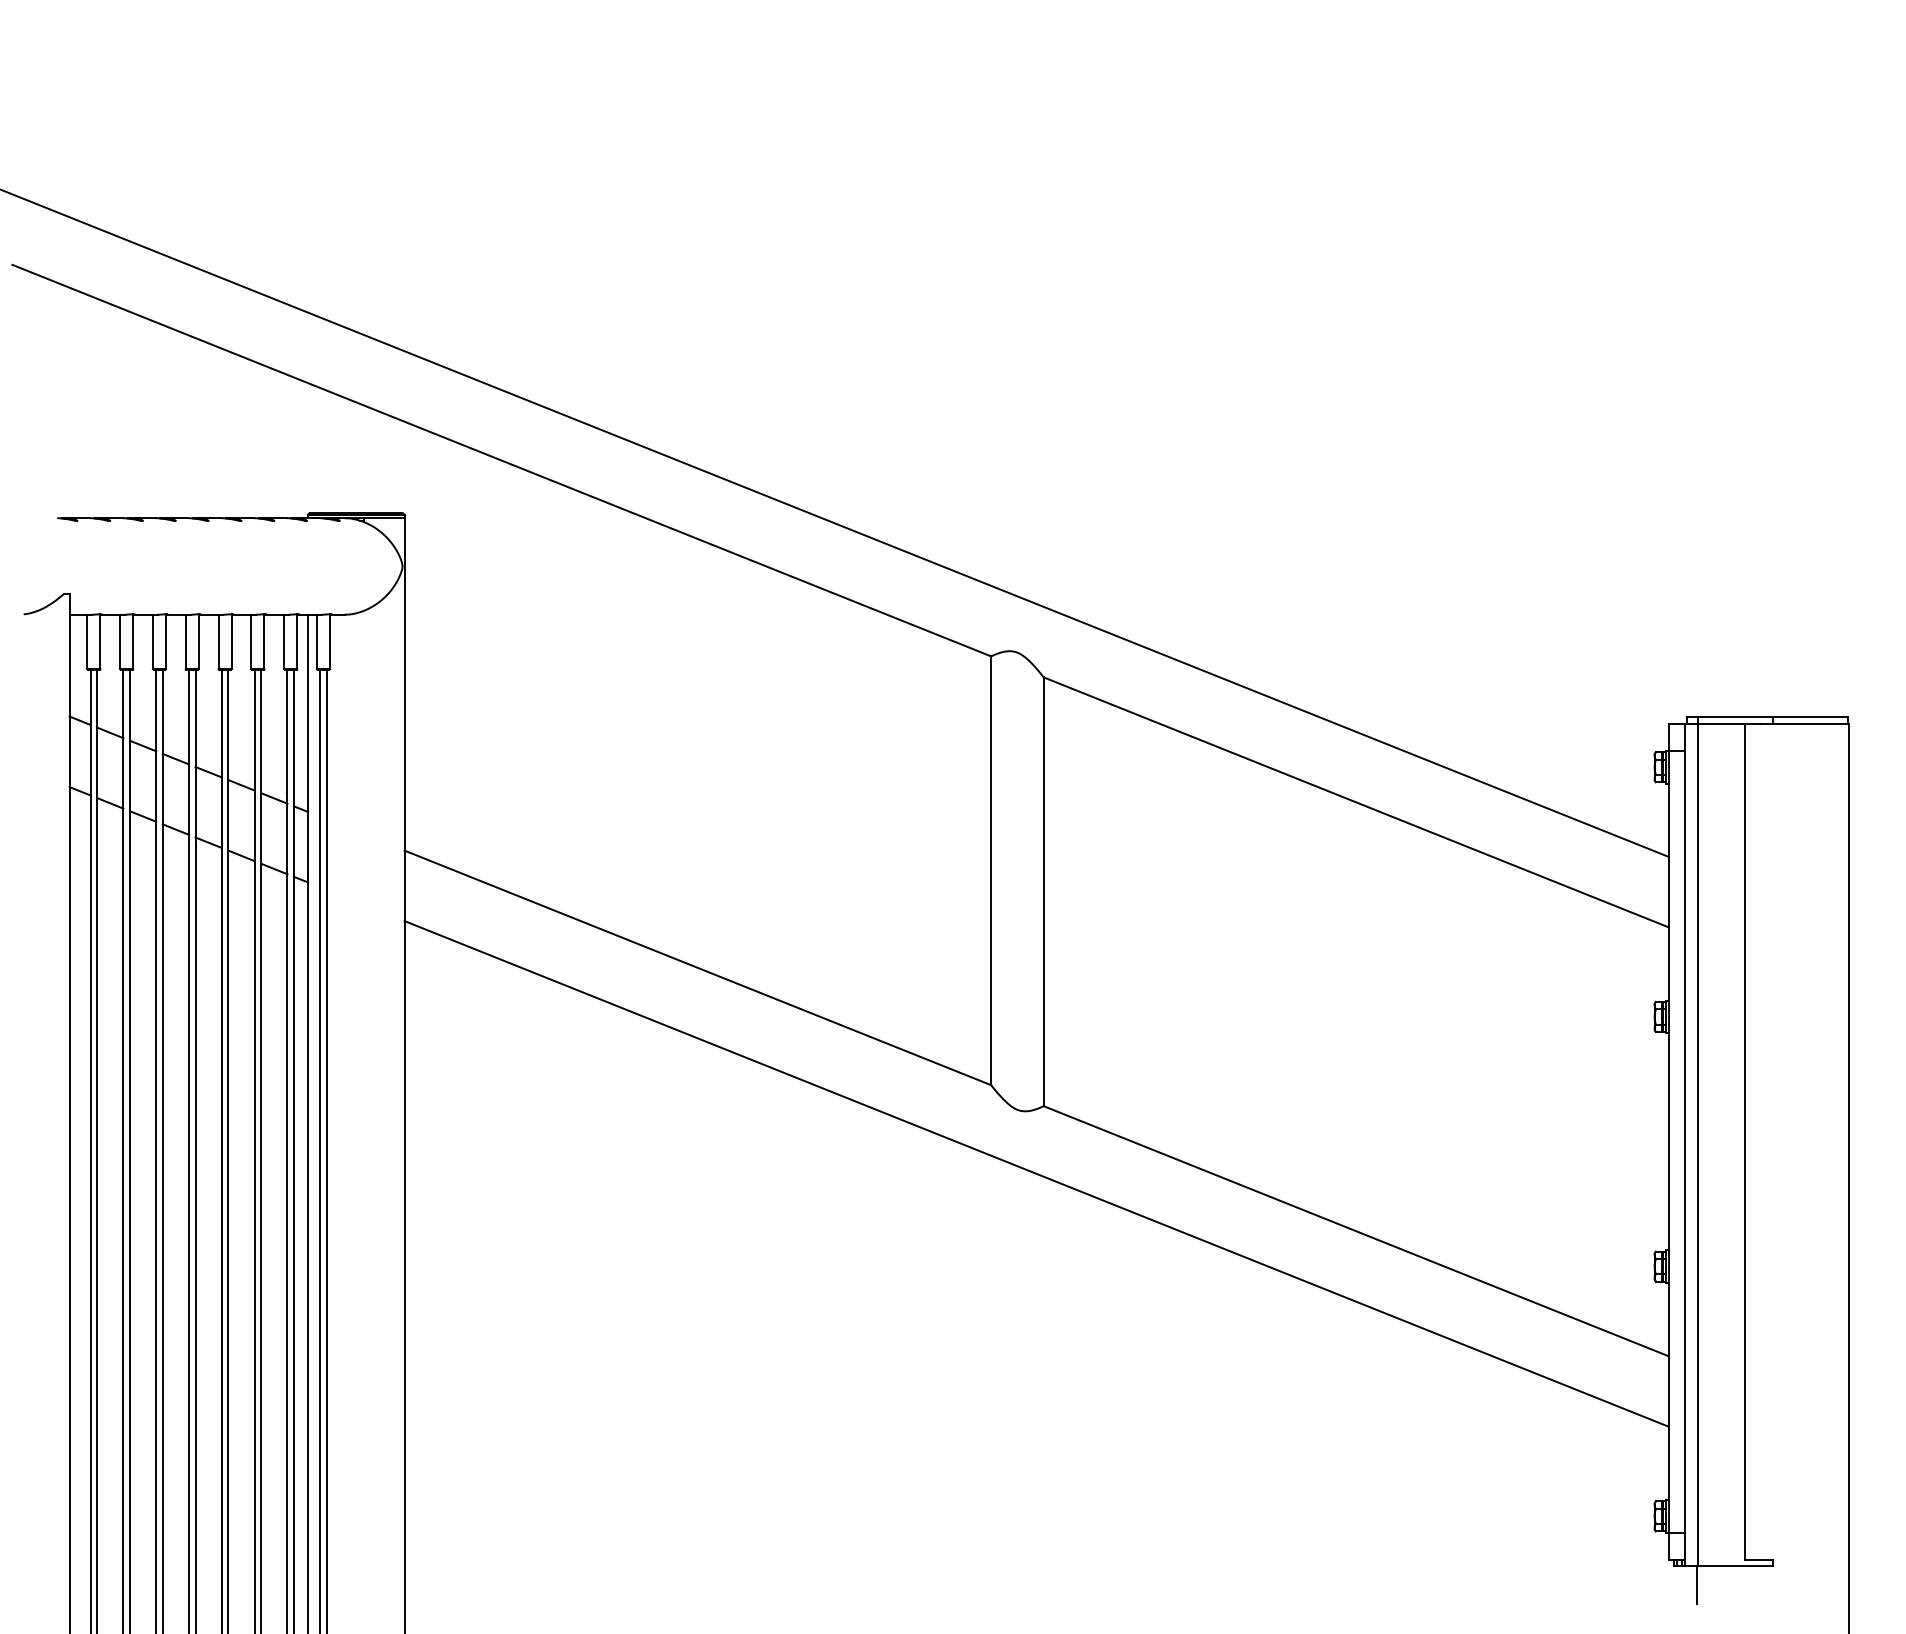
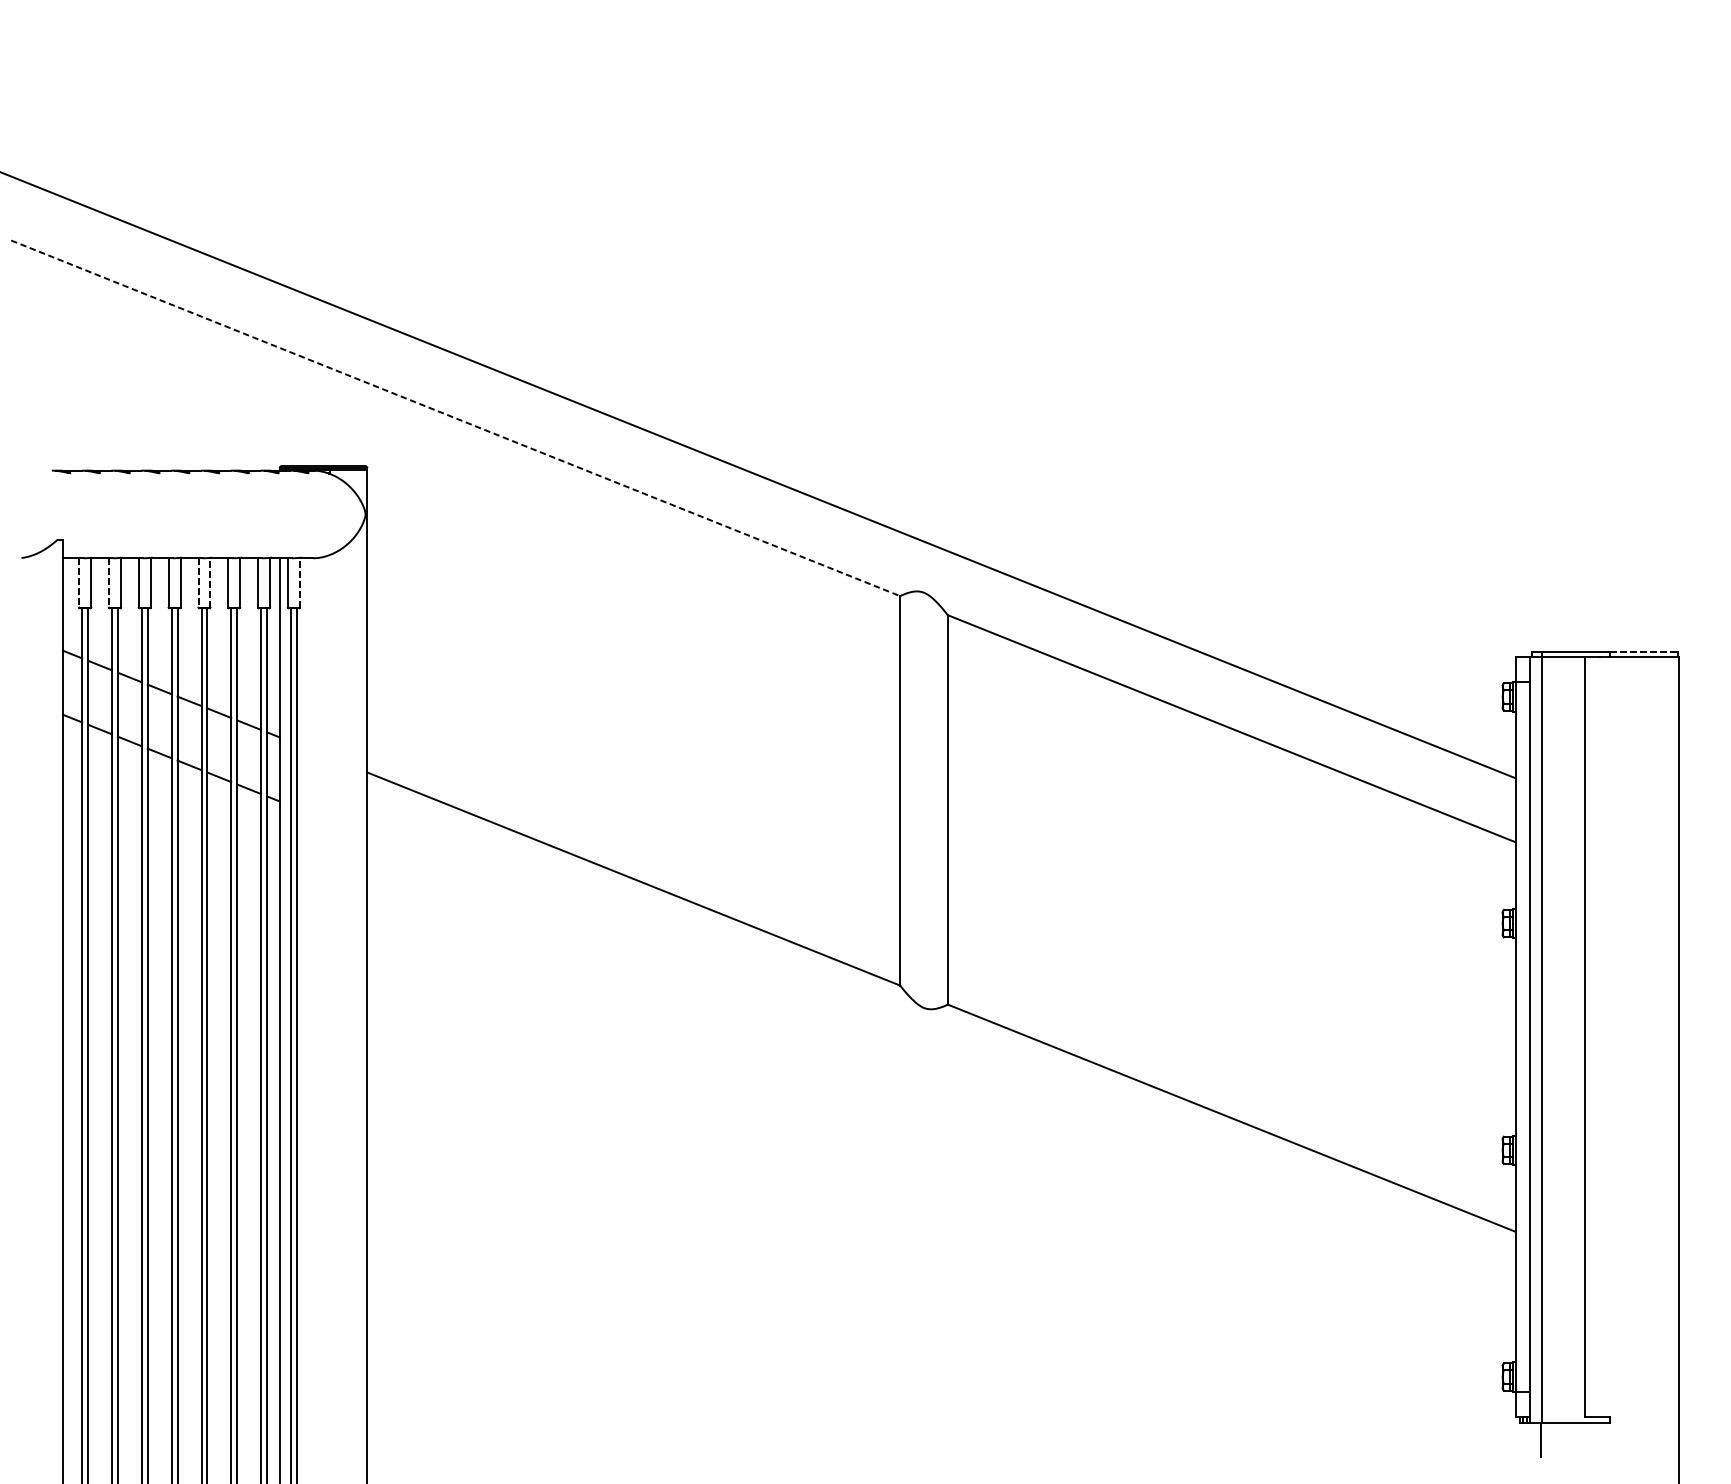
line: (502, 460) -> (456, 418), solid -> dashed
line: (231, 641) -> (210, 582), solid -> dashed
line: (330, 641) -> (300, 582), solid -> dashed
line: (87, 642) -> (79, 583), solid -> dashed
line: (120, 642) -> (109, 583), solid -> dashed
line: (218, 642) -> (198, 583), solid -> dashed
line: (1810, 717) -> (1644, 651), solid -> dashed
line: (1036, 1173) -> (941, 1065), removed

